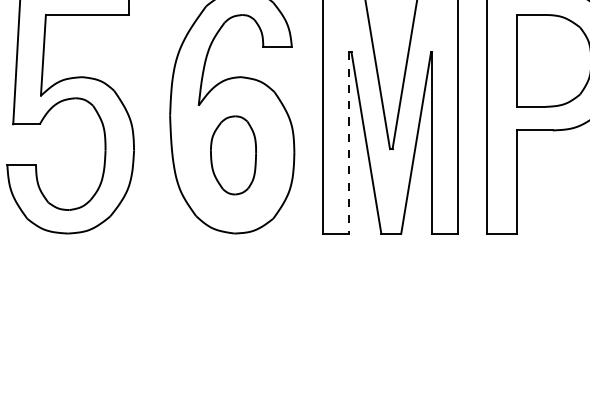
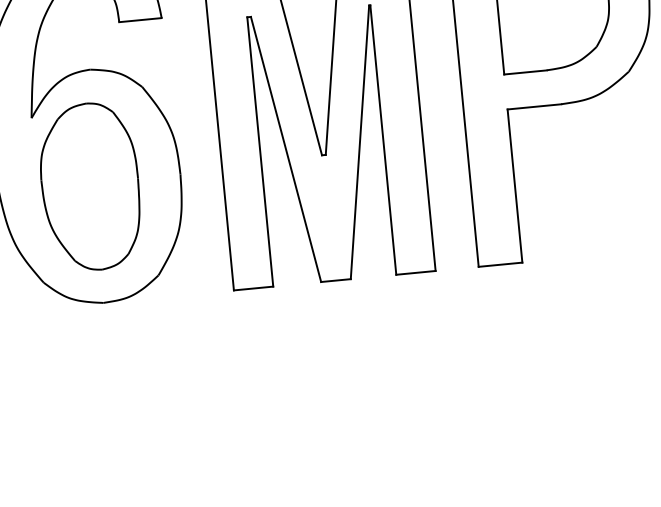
line: (349, 142) -> (260, 151), dashed -> solid
part: (233, 155) -> (90, 187), size x1.43

